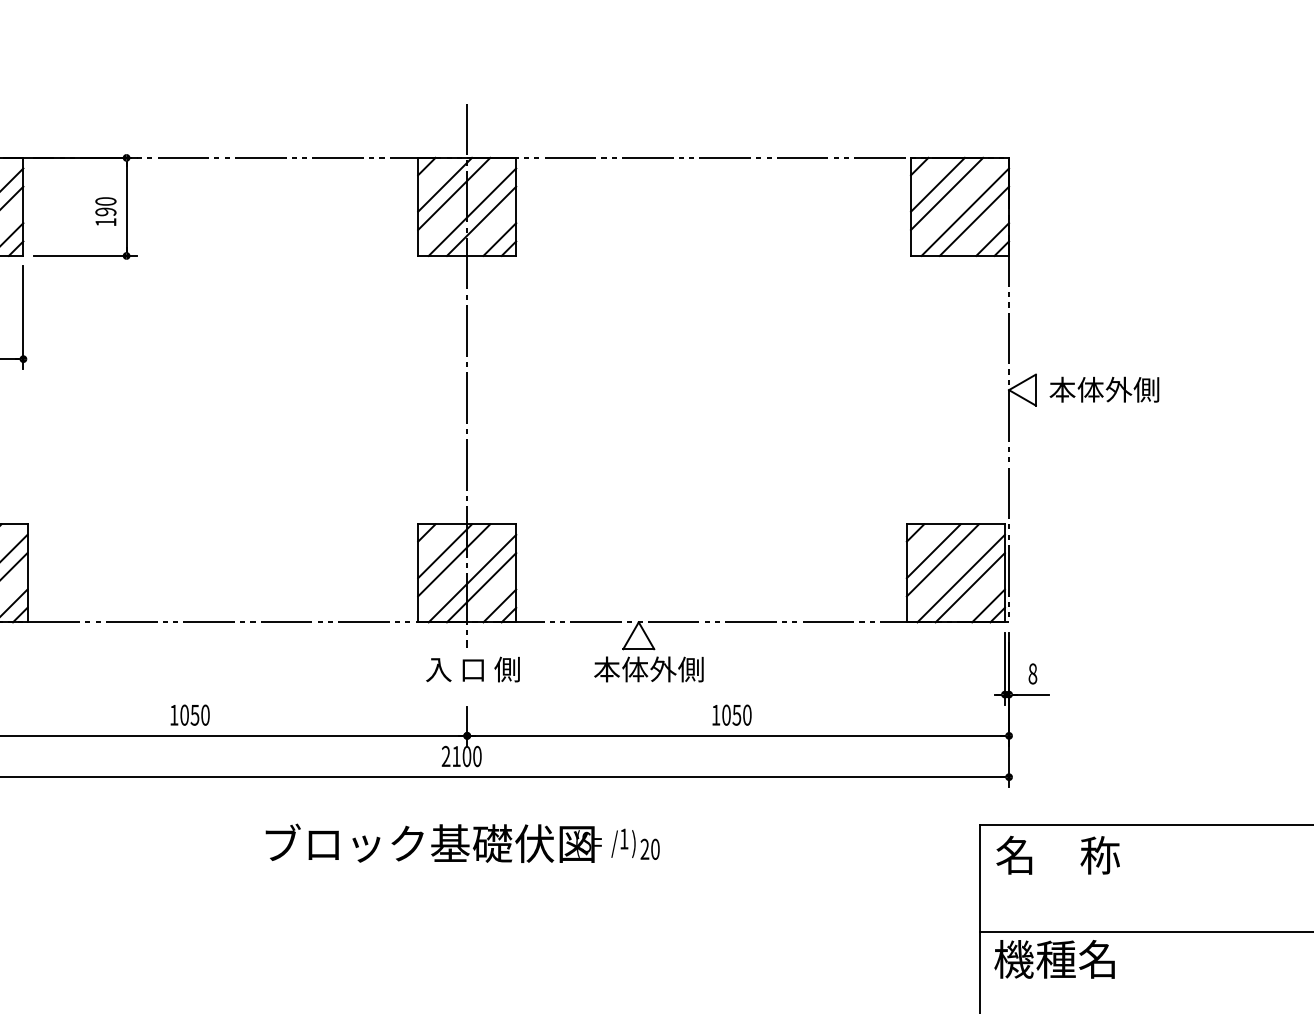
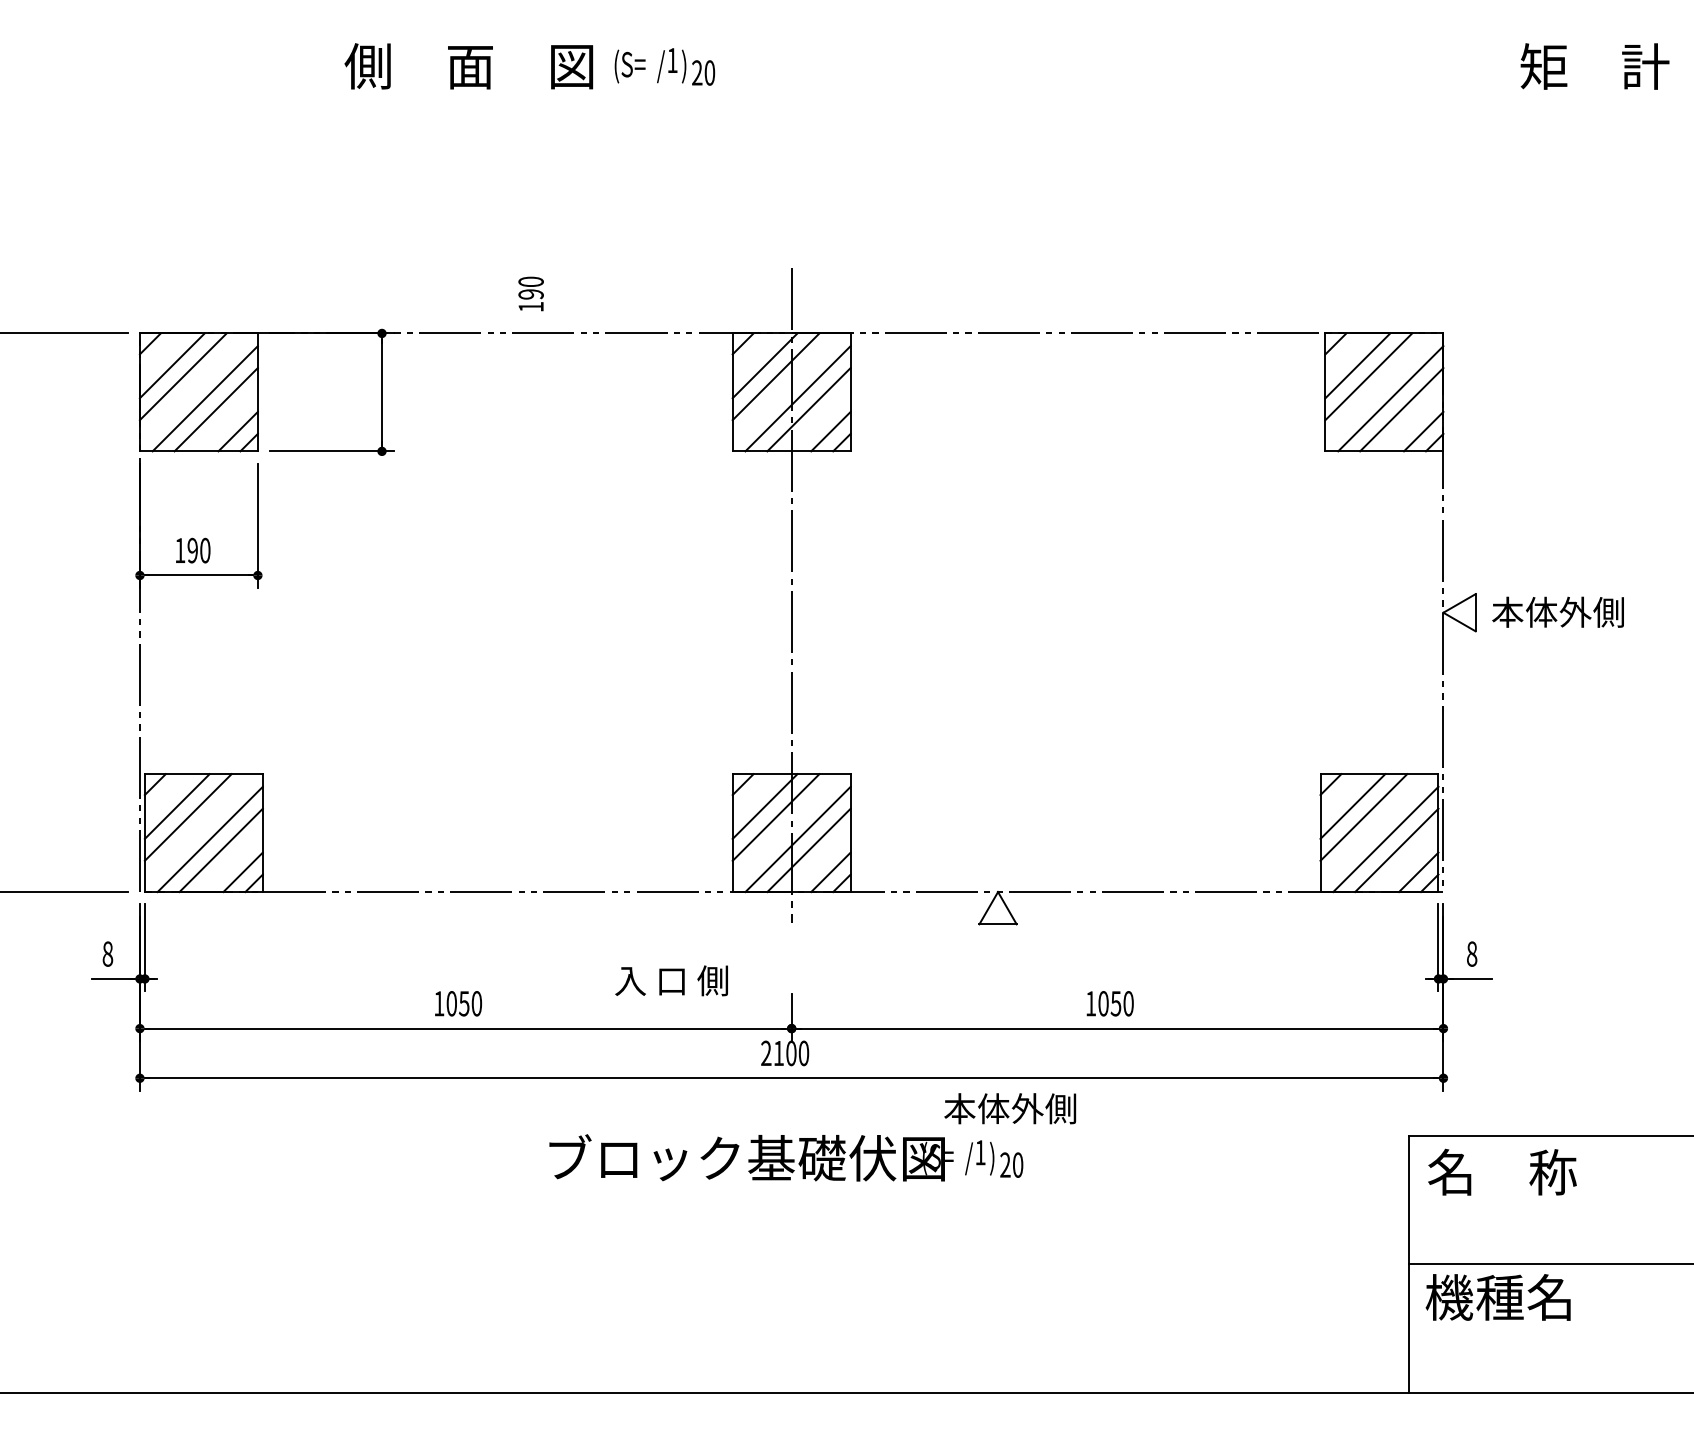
text: (105, 211) -> (530, 293), moved
text: (472, 669) -> (671, 980), moved
text: (649, 669) -> (1010, 1108), moved

